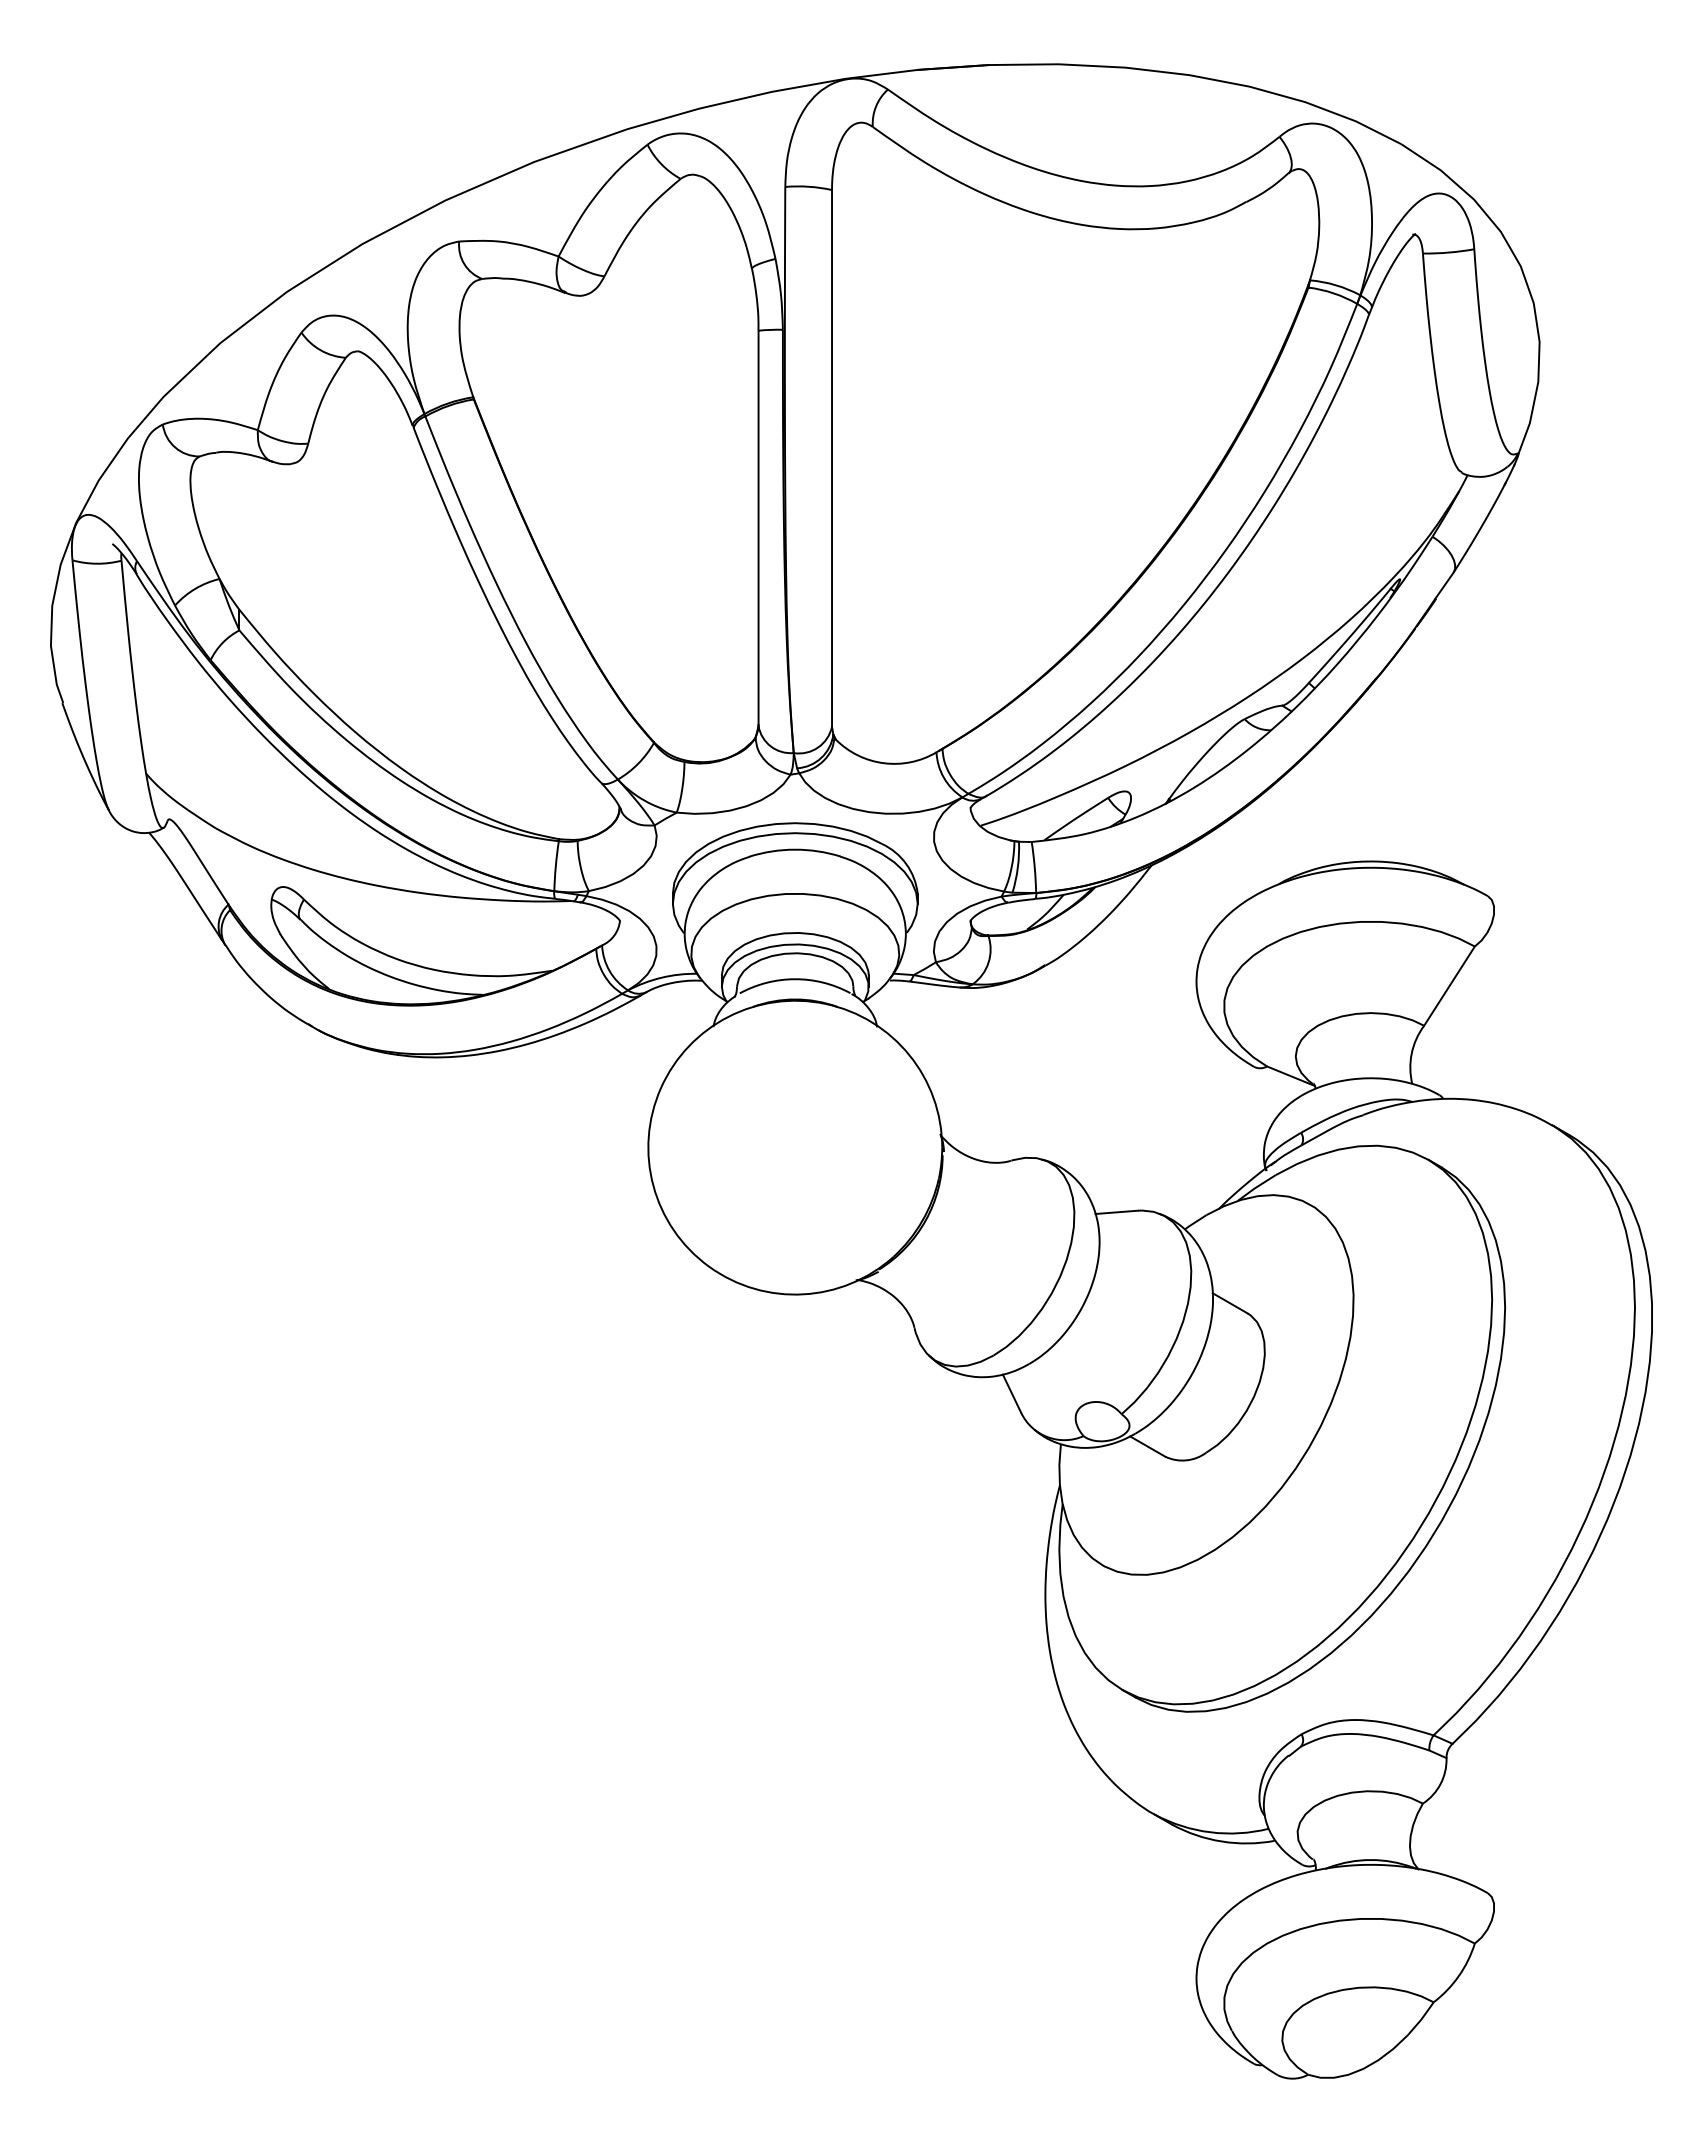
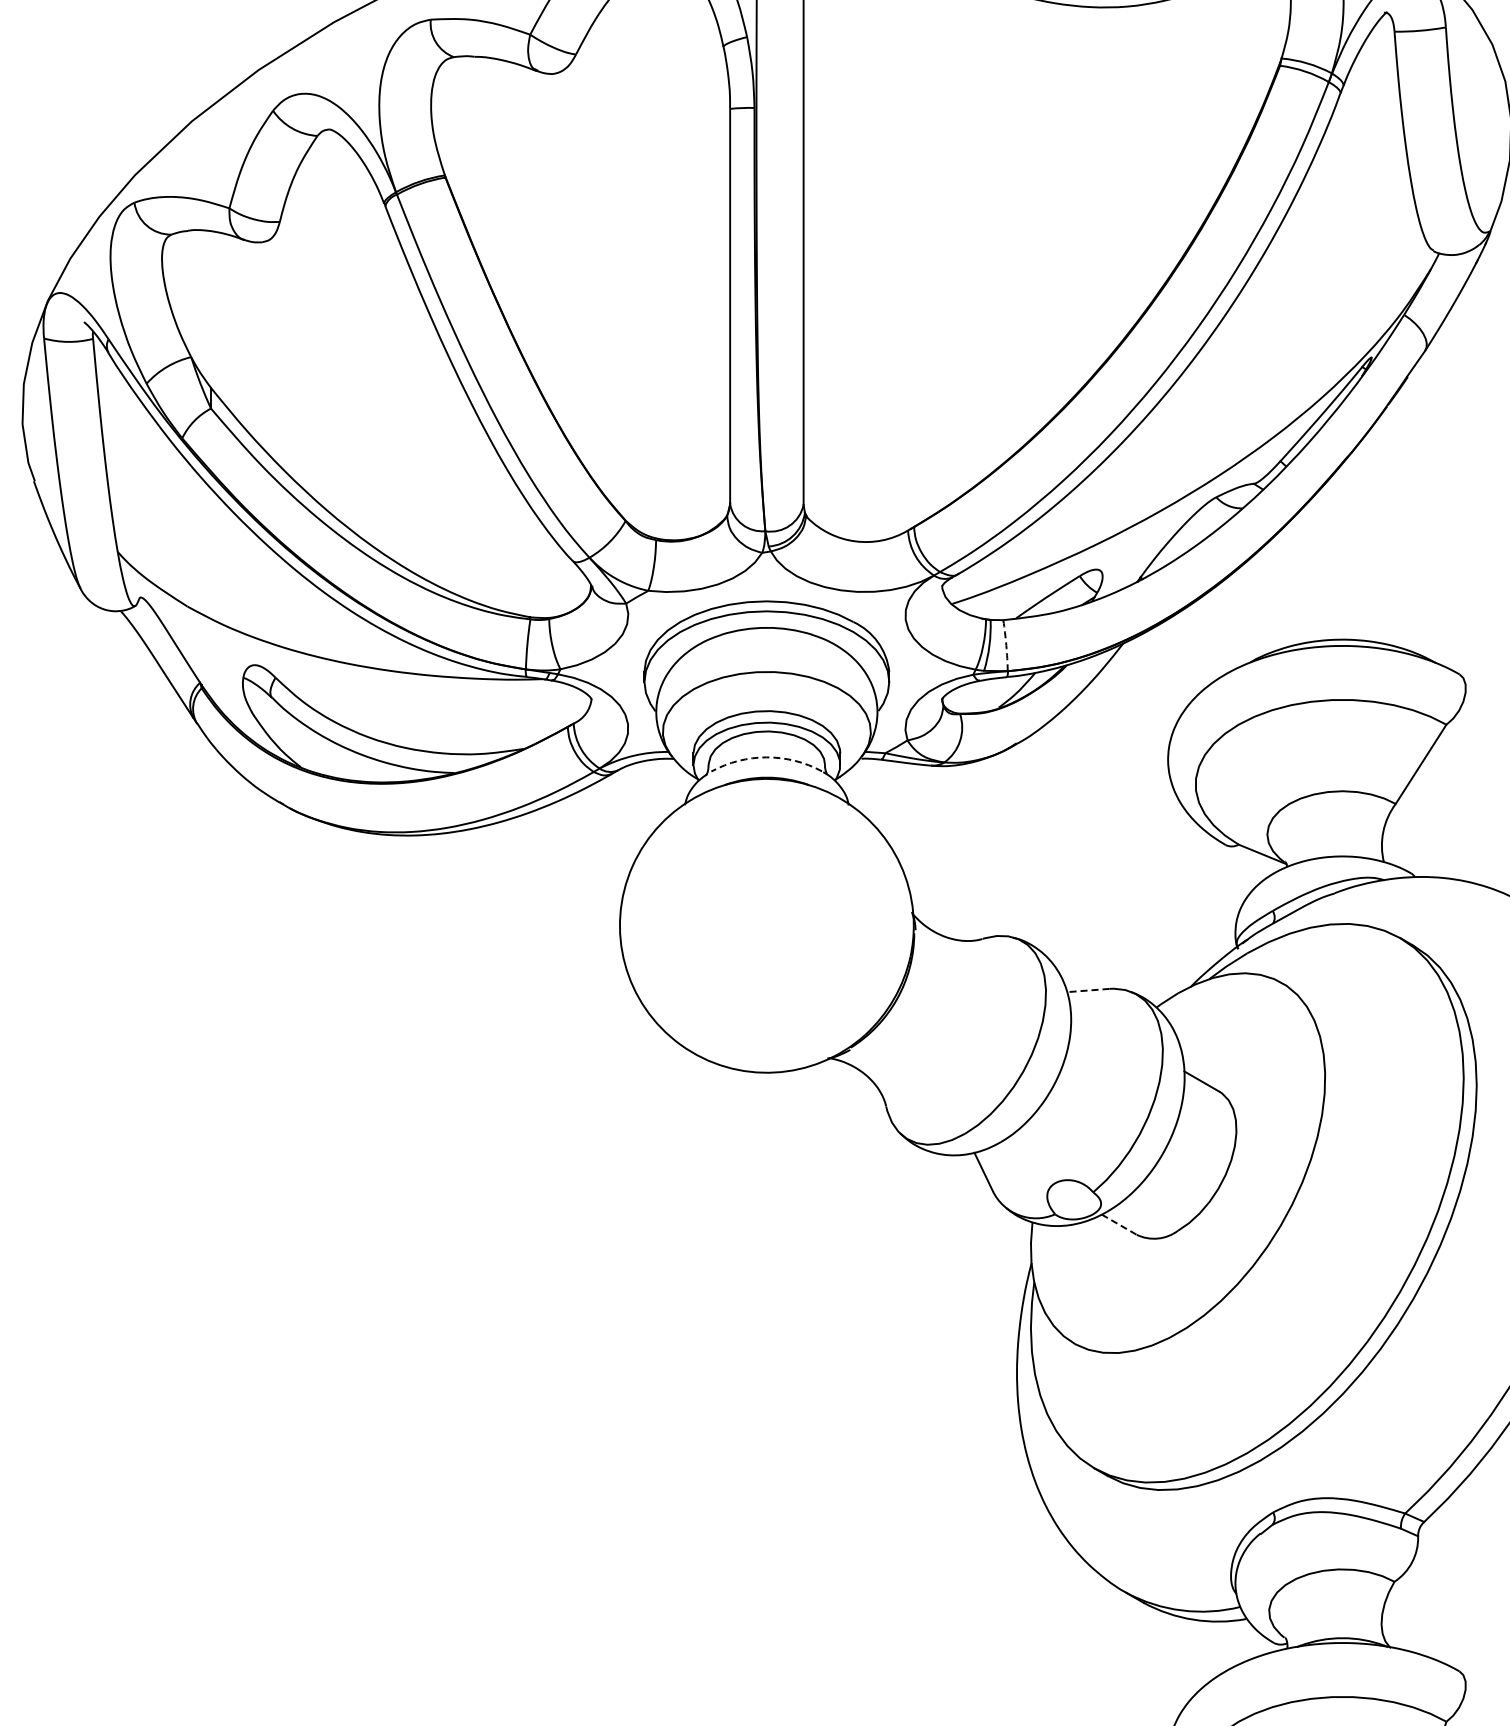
arc: (1034, 867) -> (1006, 645), solid -> dashed
arc: (795, 979) -> (767, 757), solid -> dashed
line: (1116, 1212) -> (1088, 990), solid -> dashed
line: (1148, 1446) -> (1120, 1224), solid -> dashed

